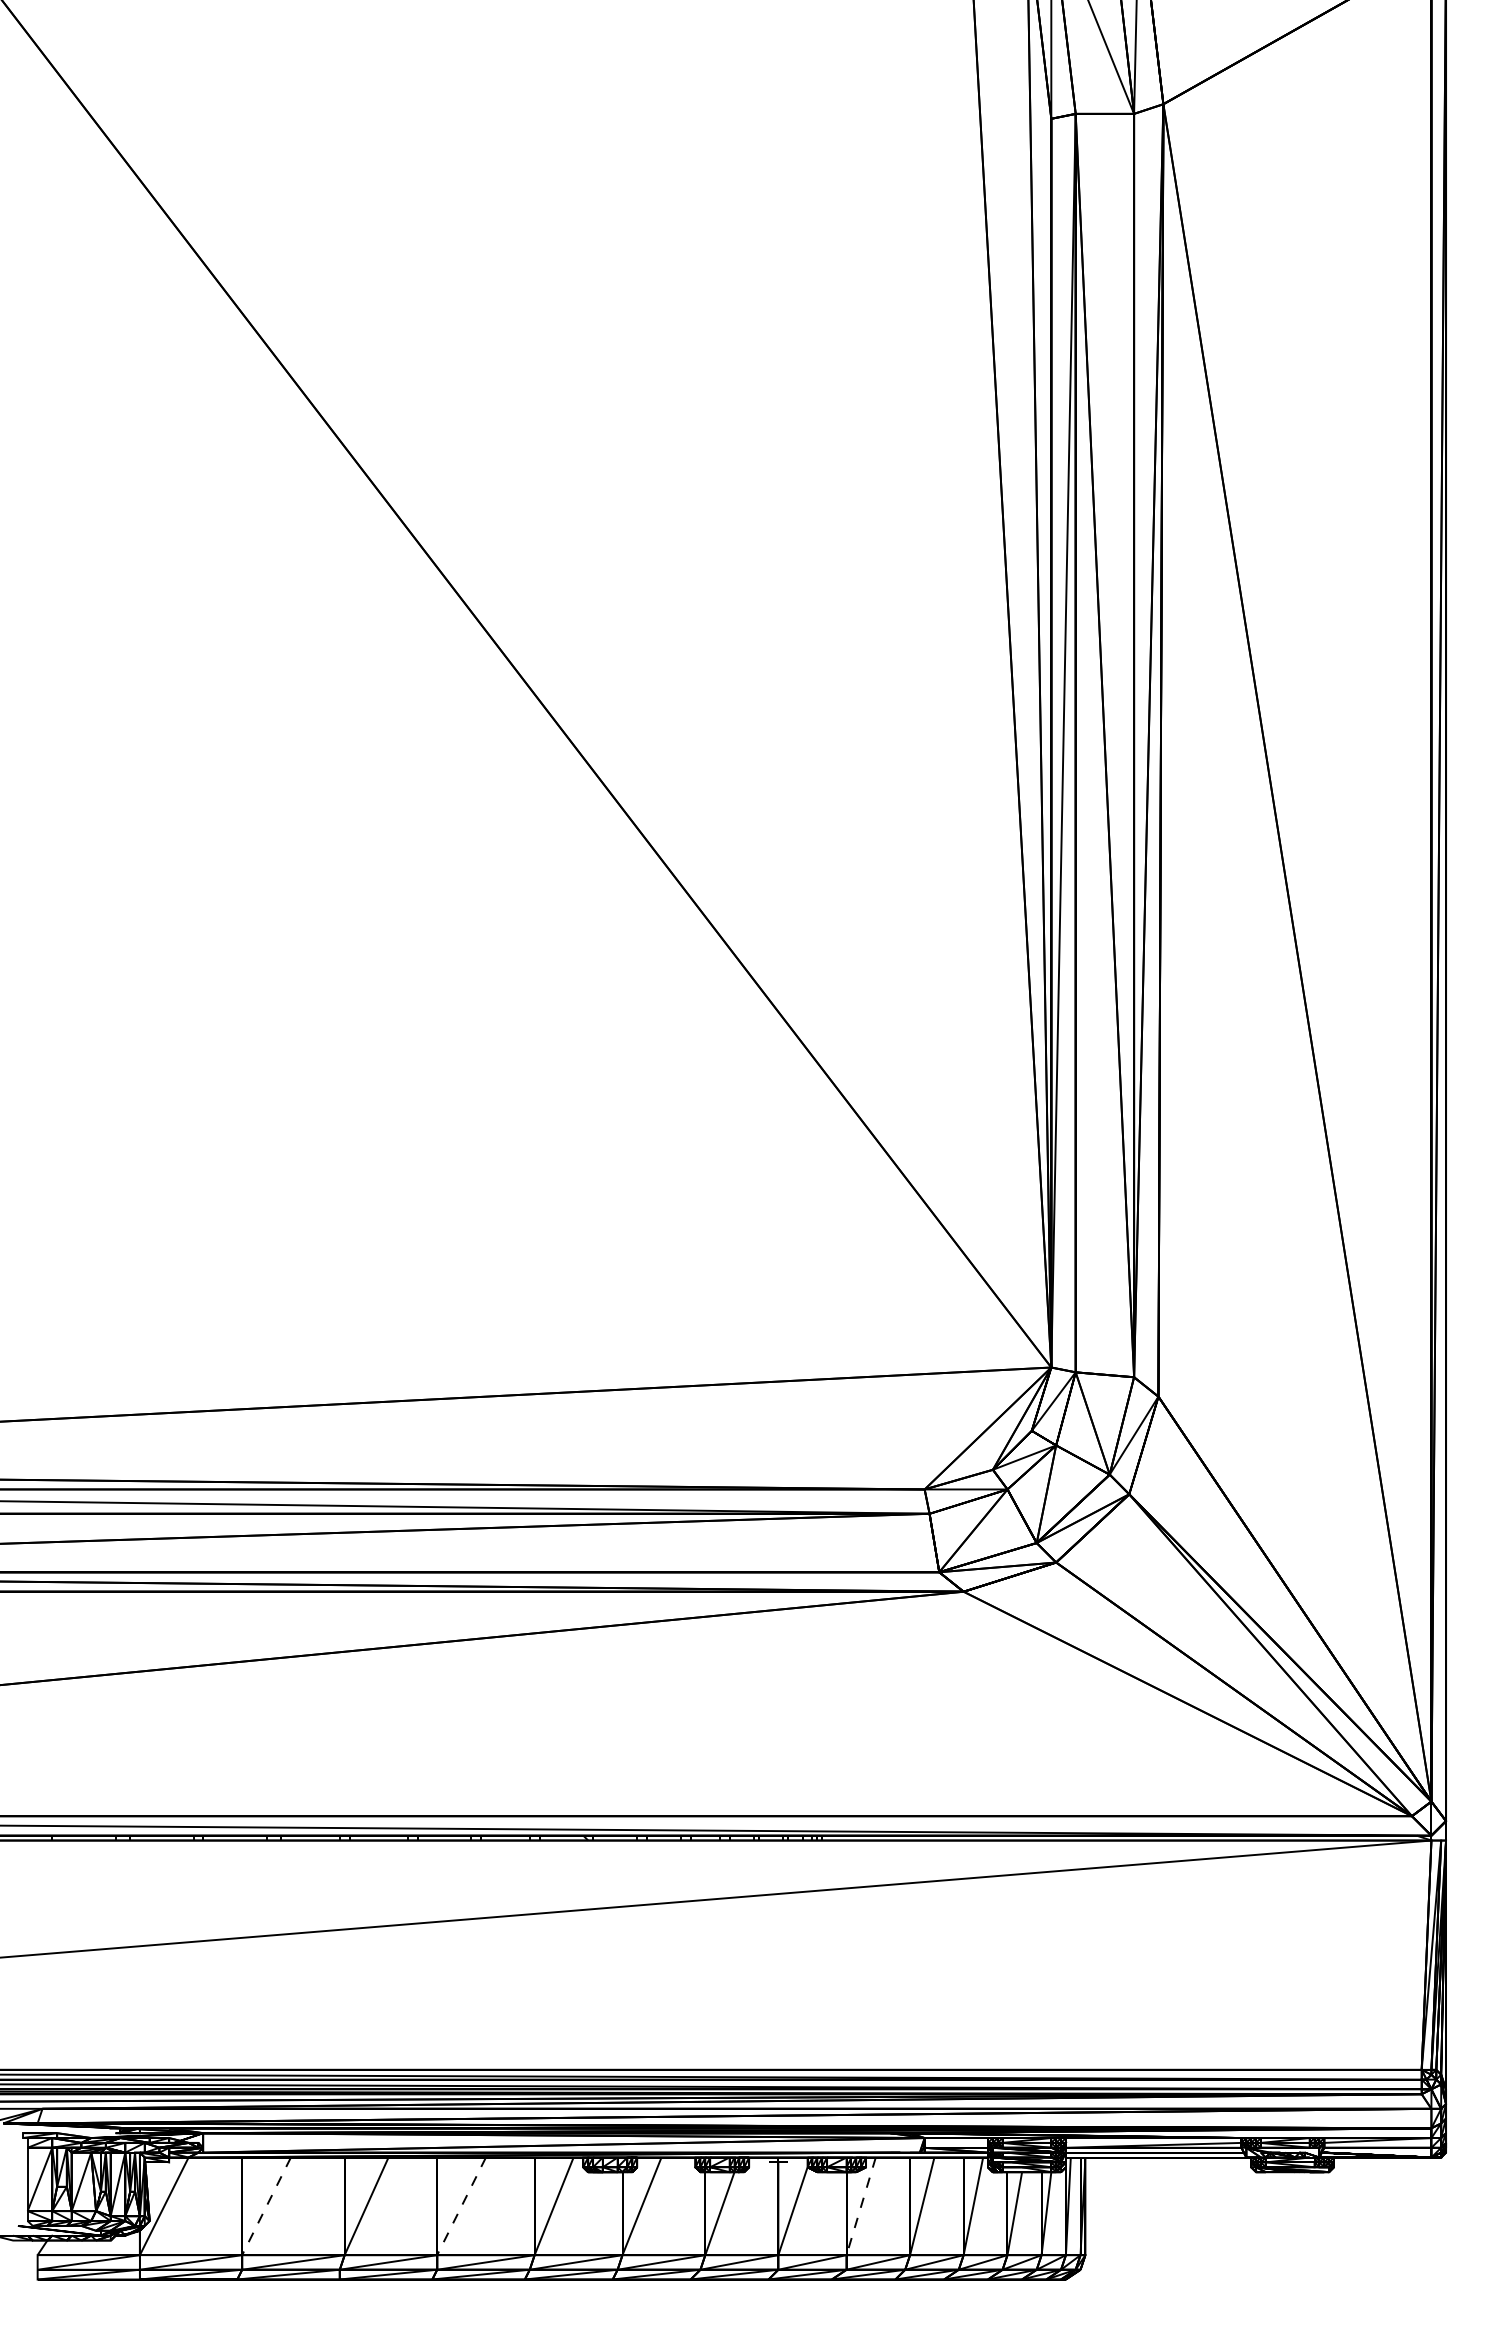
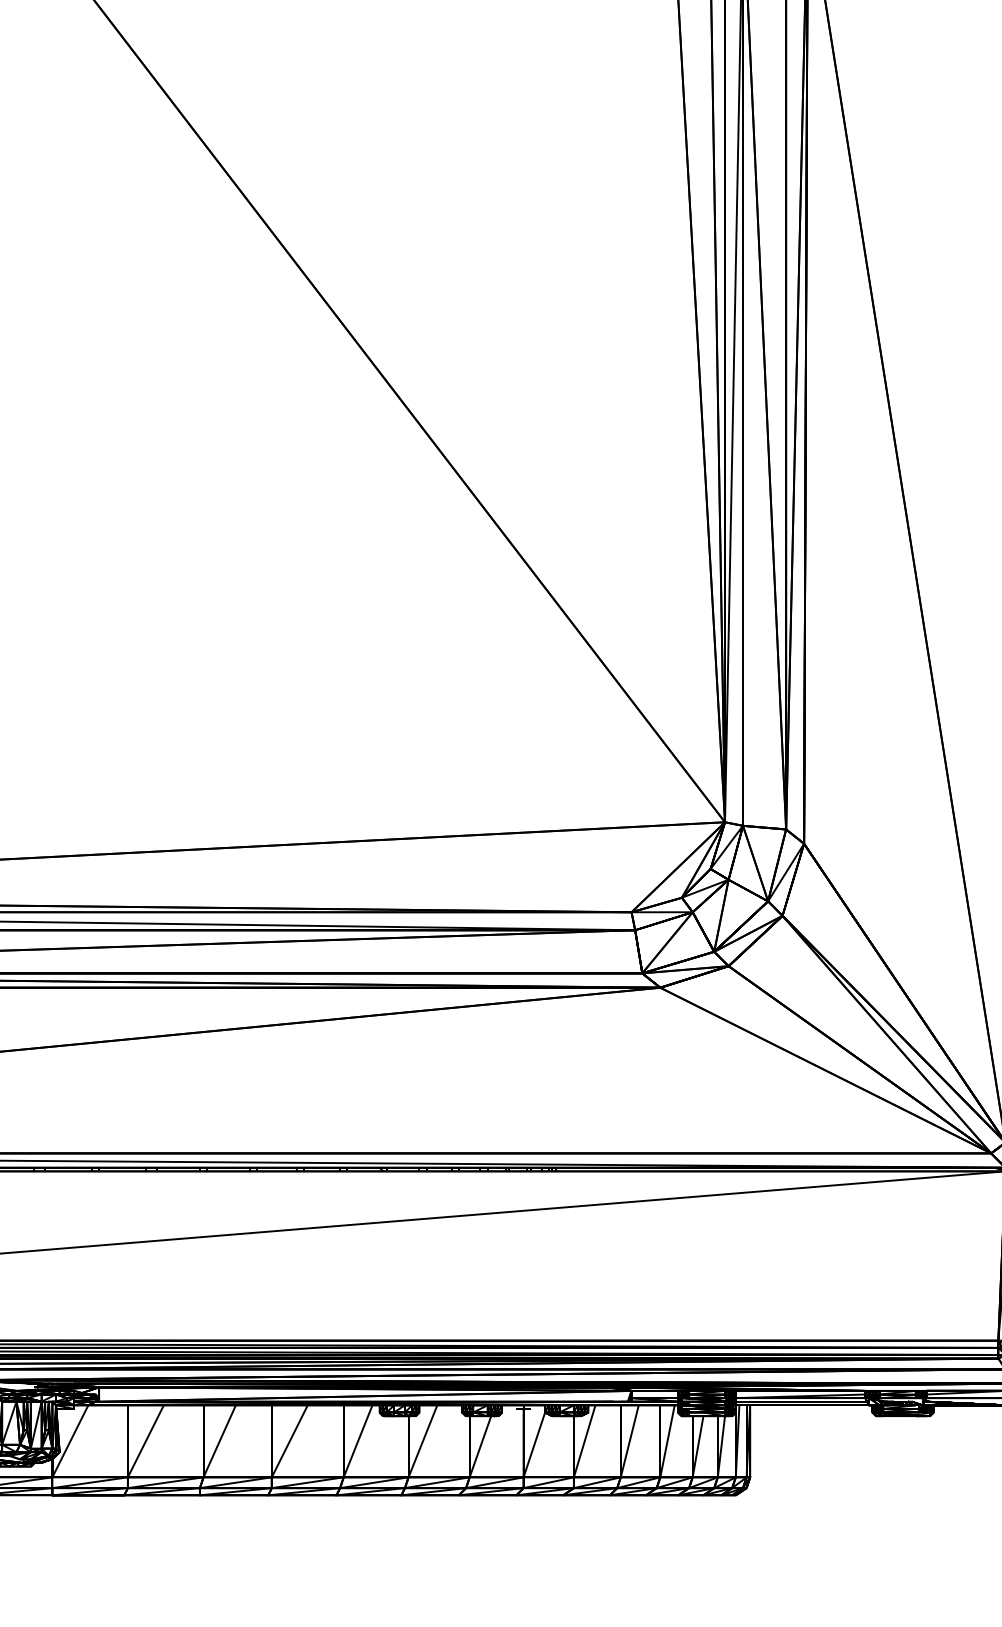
line: (266, 2206) -> (145, 1441), dashed -> solid
line: (461, 2206) -> (289, 1441), dashed -> solid
line: (861, 2206) -> (584, 1441), dashed -> solid

